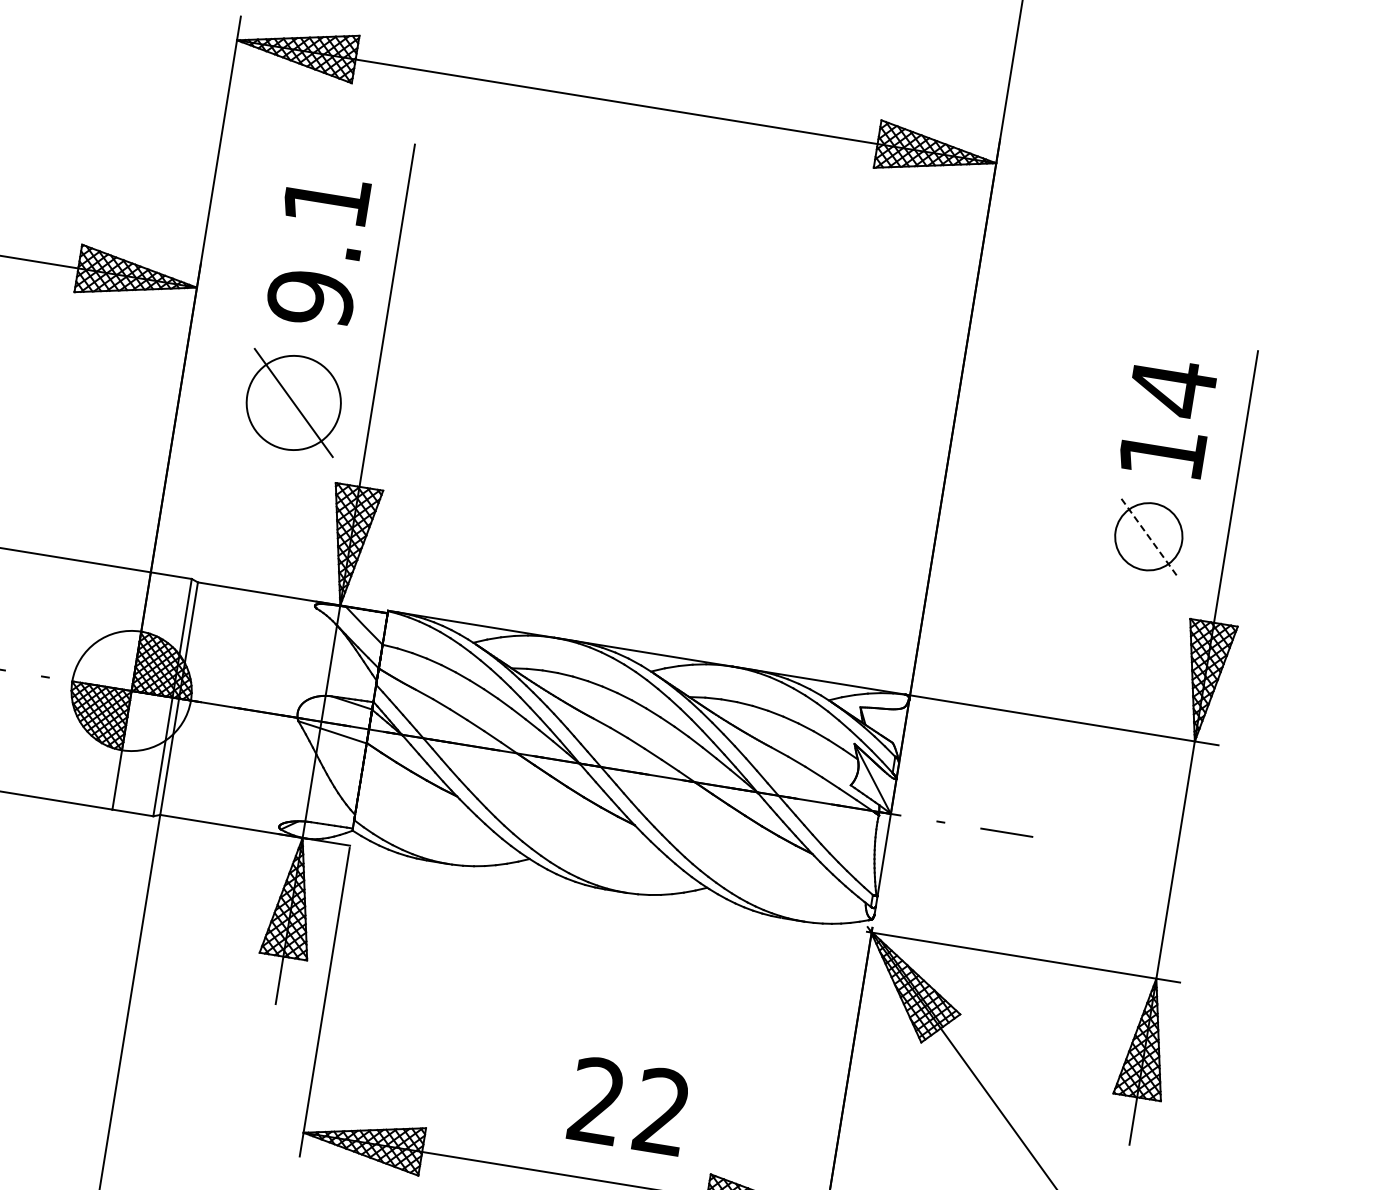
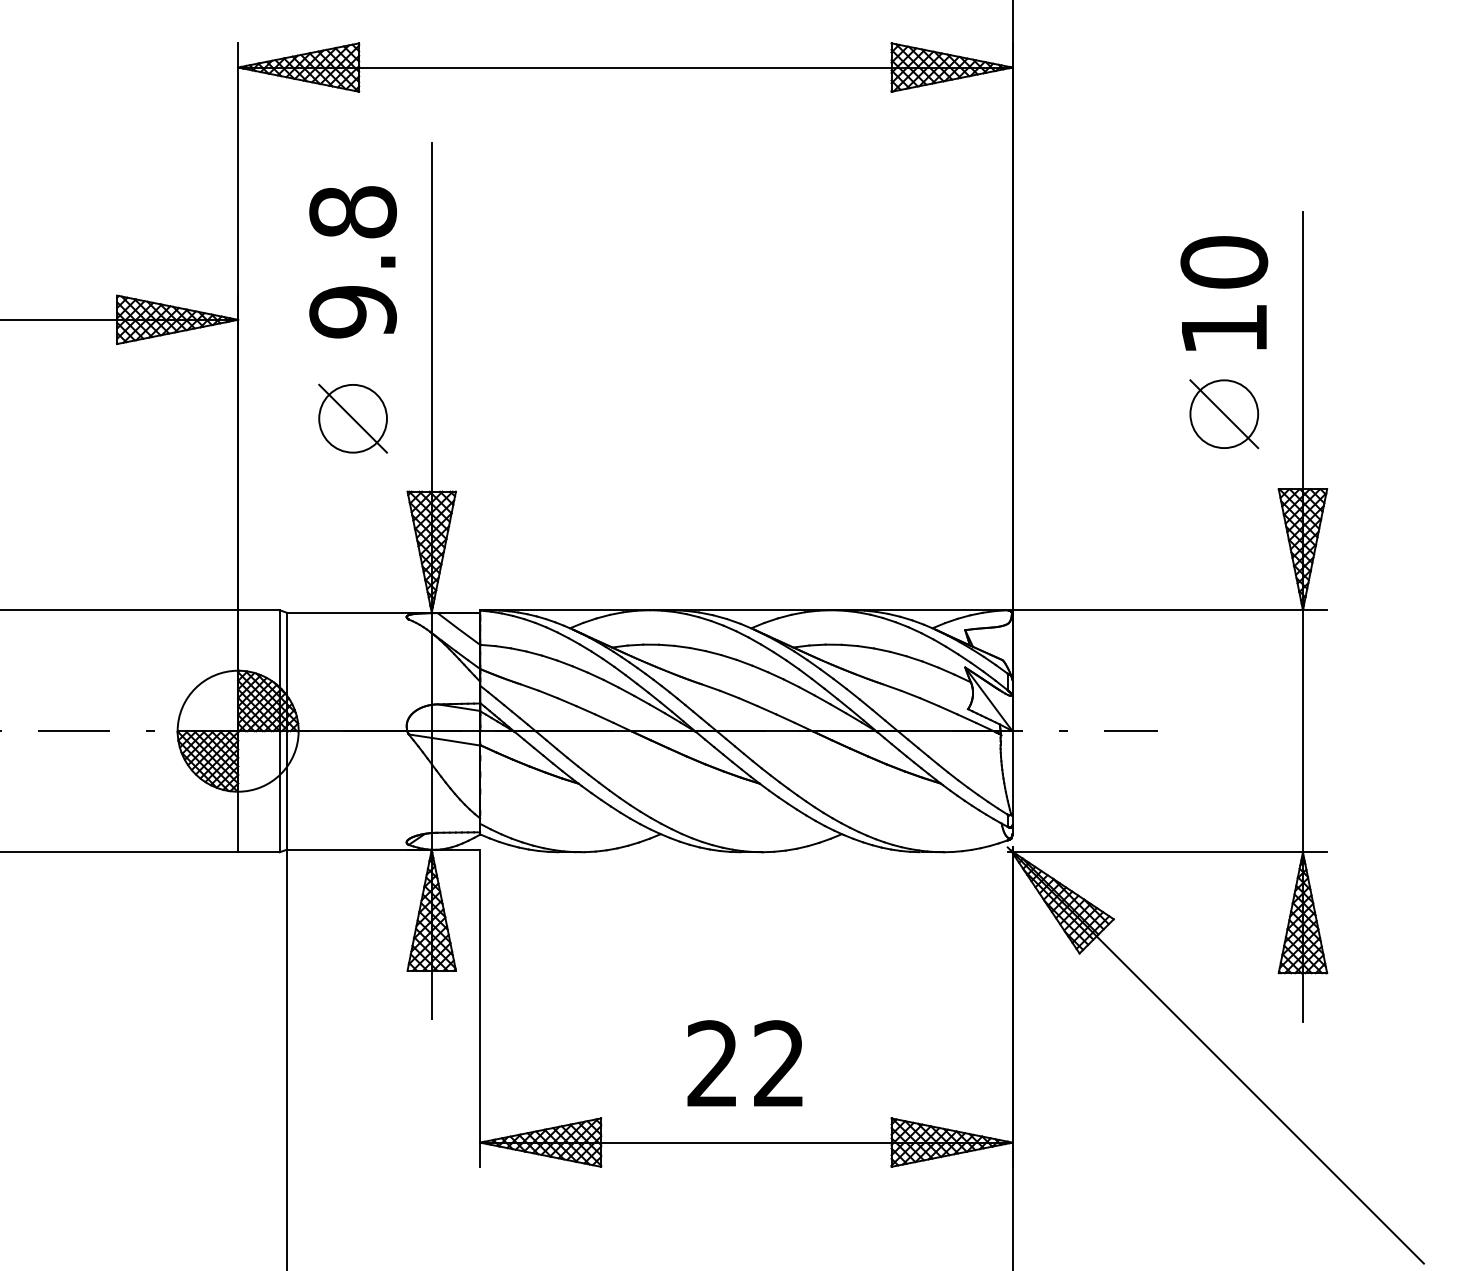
text: (327, 200) -> (353, 212), 9.1 -> 9.8
text: (1173, 388) -> (1224, 262), 14 -> 10
part: (294, 402) -> (353, 418), size x0.71
line: (1148, 537) -> (1224, 414), dashed -> solid
text: (628, 1105) -> (744, 1063), moved

